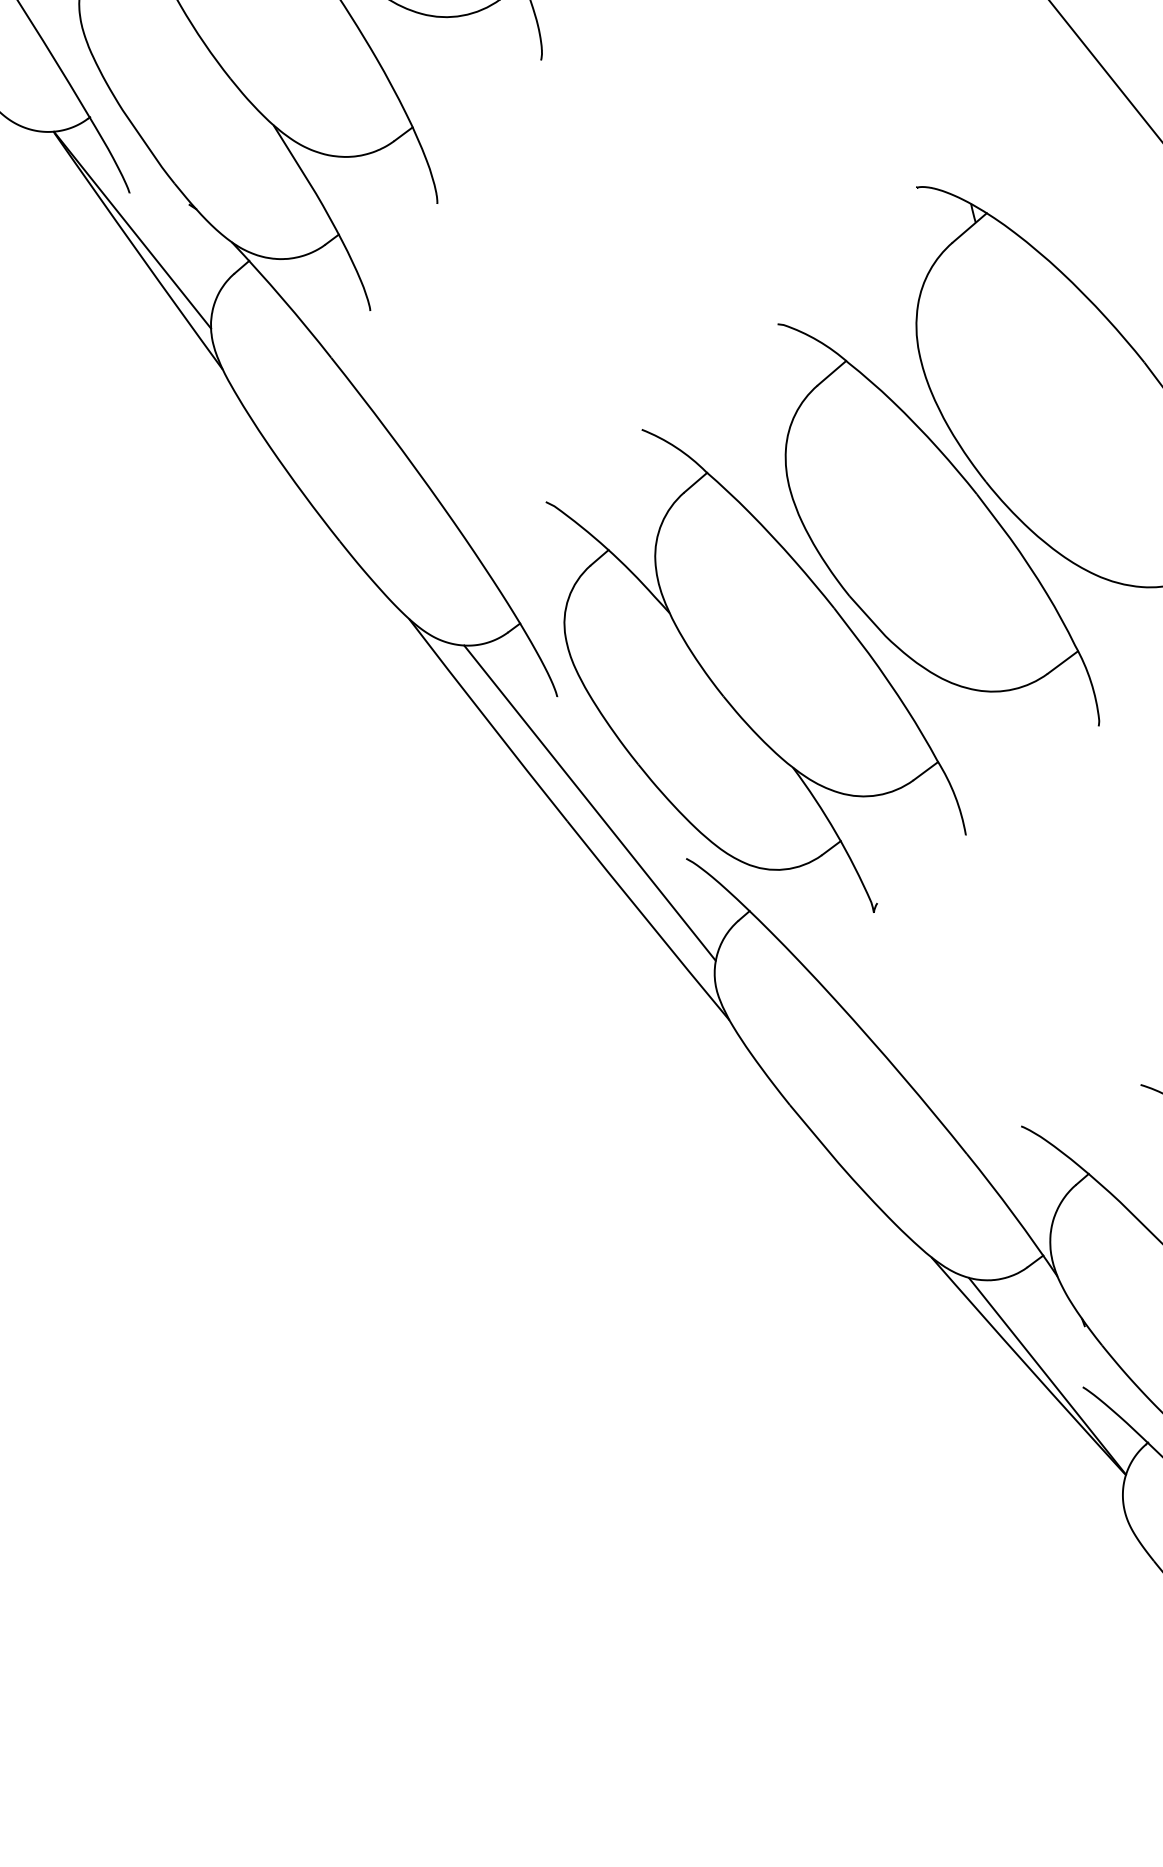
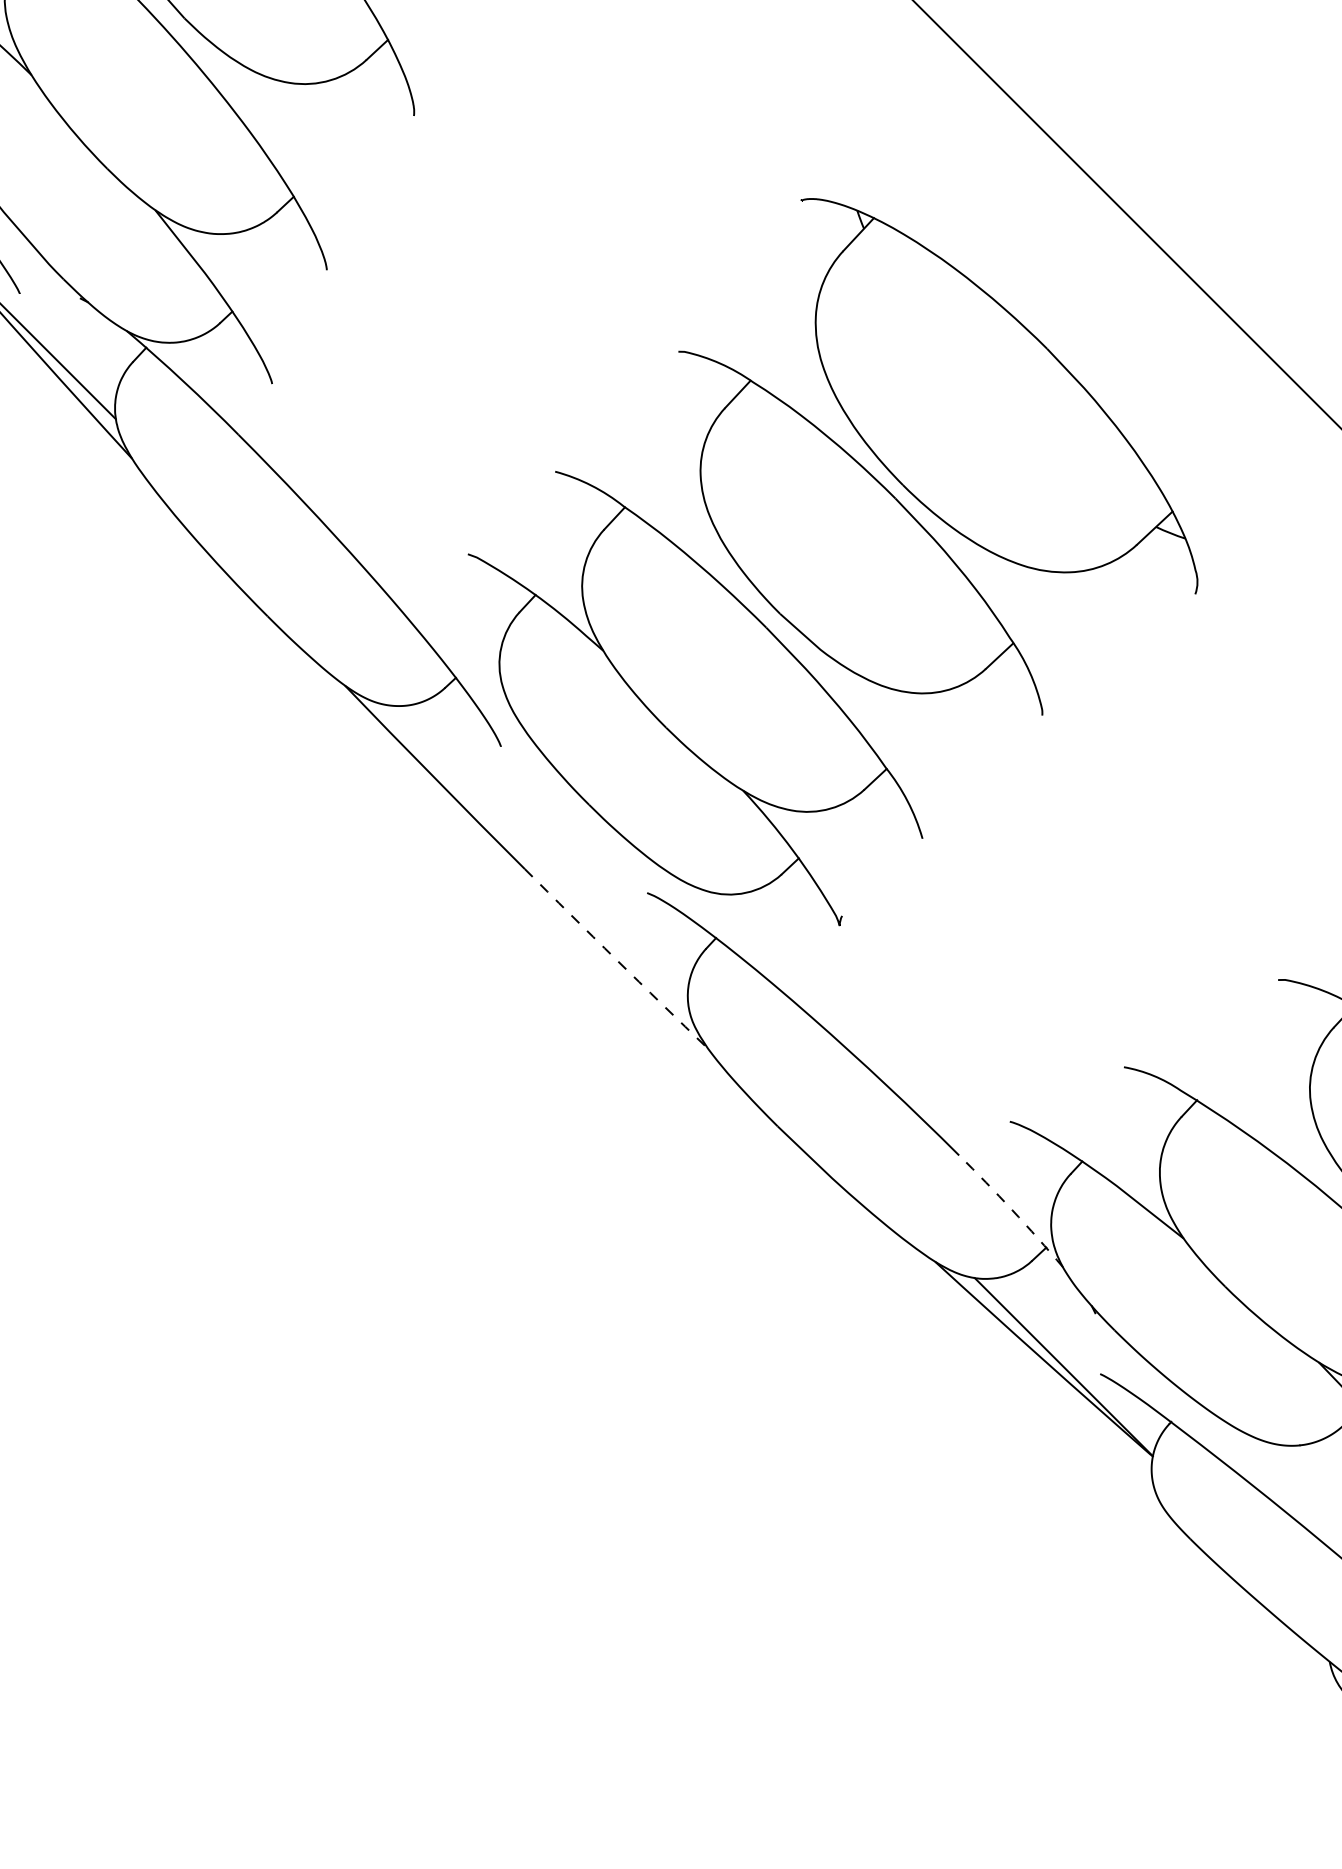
line: (589, 802) -> (544, 848), removed
arc: (648, 921) -> (616, 959), solid -> dashed
arc: (1013, 1214) -> (1012, 1210), solid -> dashed

